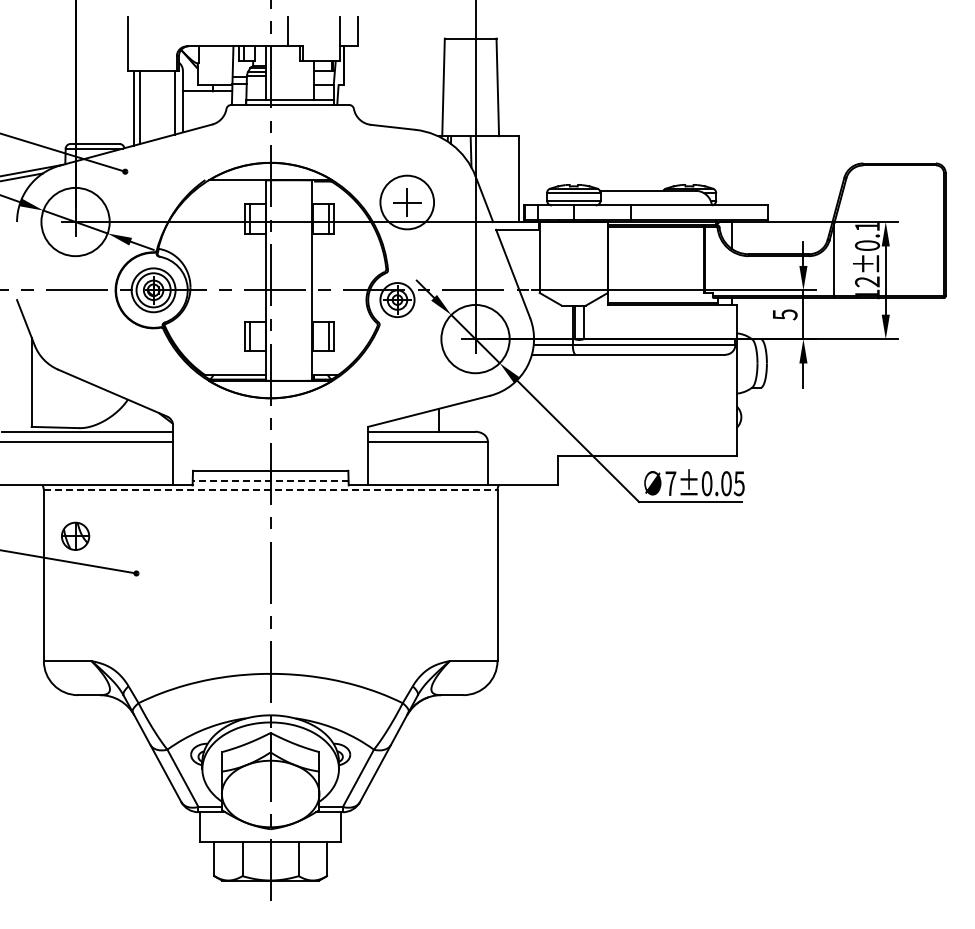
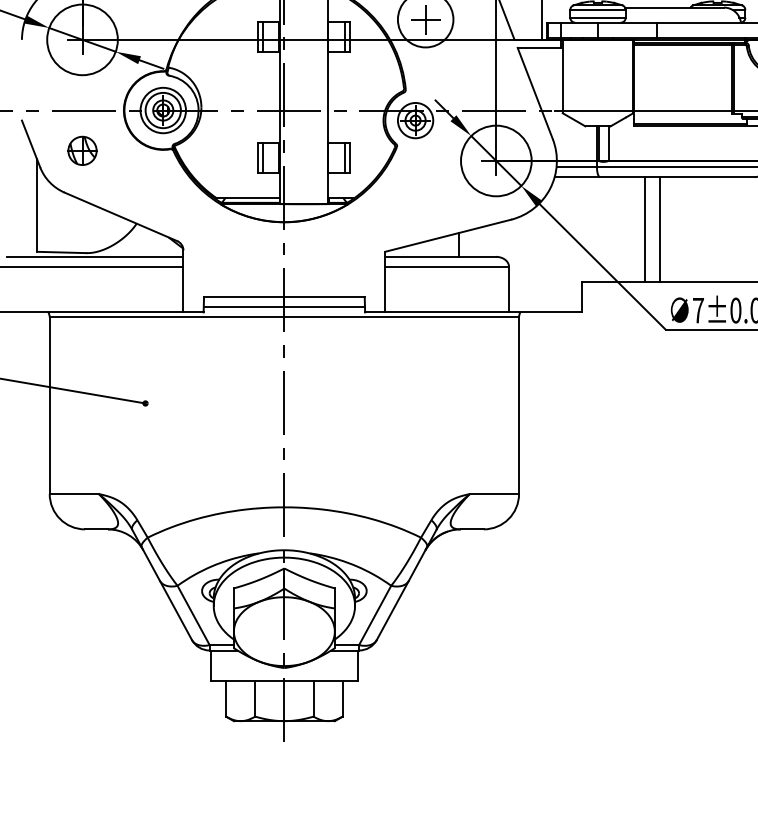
line: (619, 405) -> (645, 229), added
line: (634, 405) -> (660, 229), added
line: (270, 480) -> (284, 307), dashed -> solid
line: (270, 490) -> (284, 317), dashed -> solid
part: (75, 535) -> (82, 150), moved

